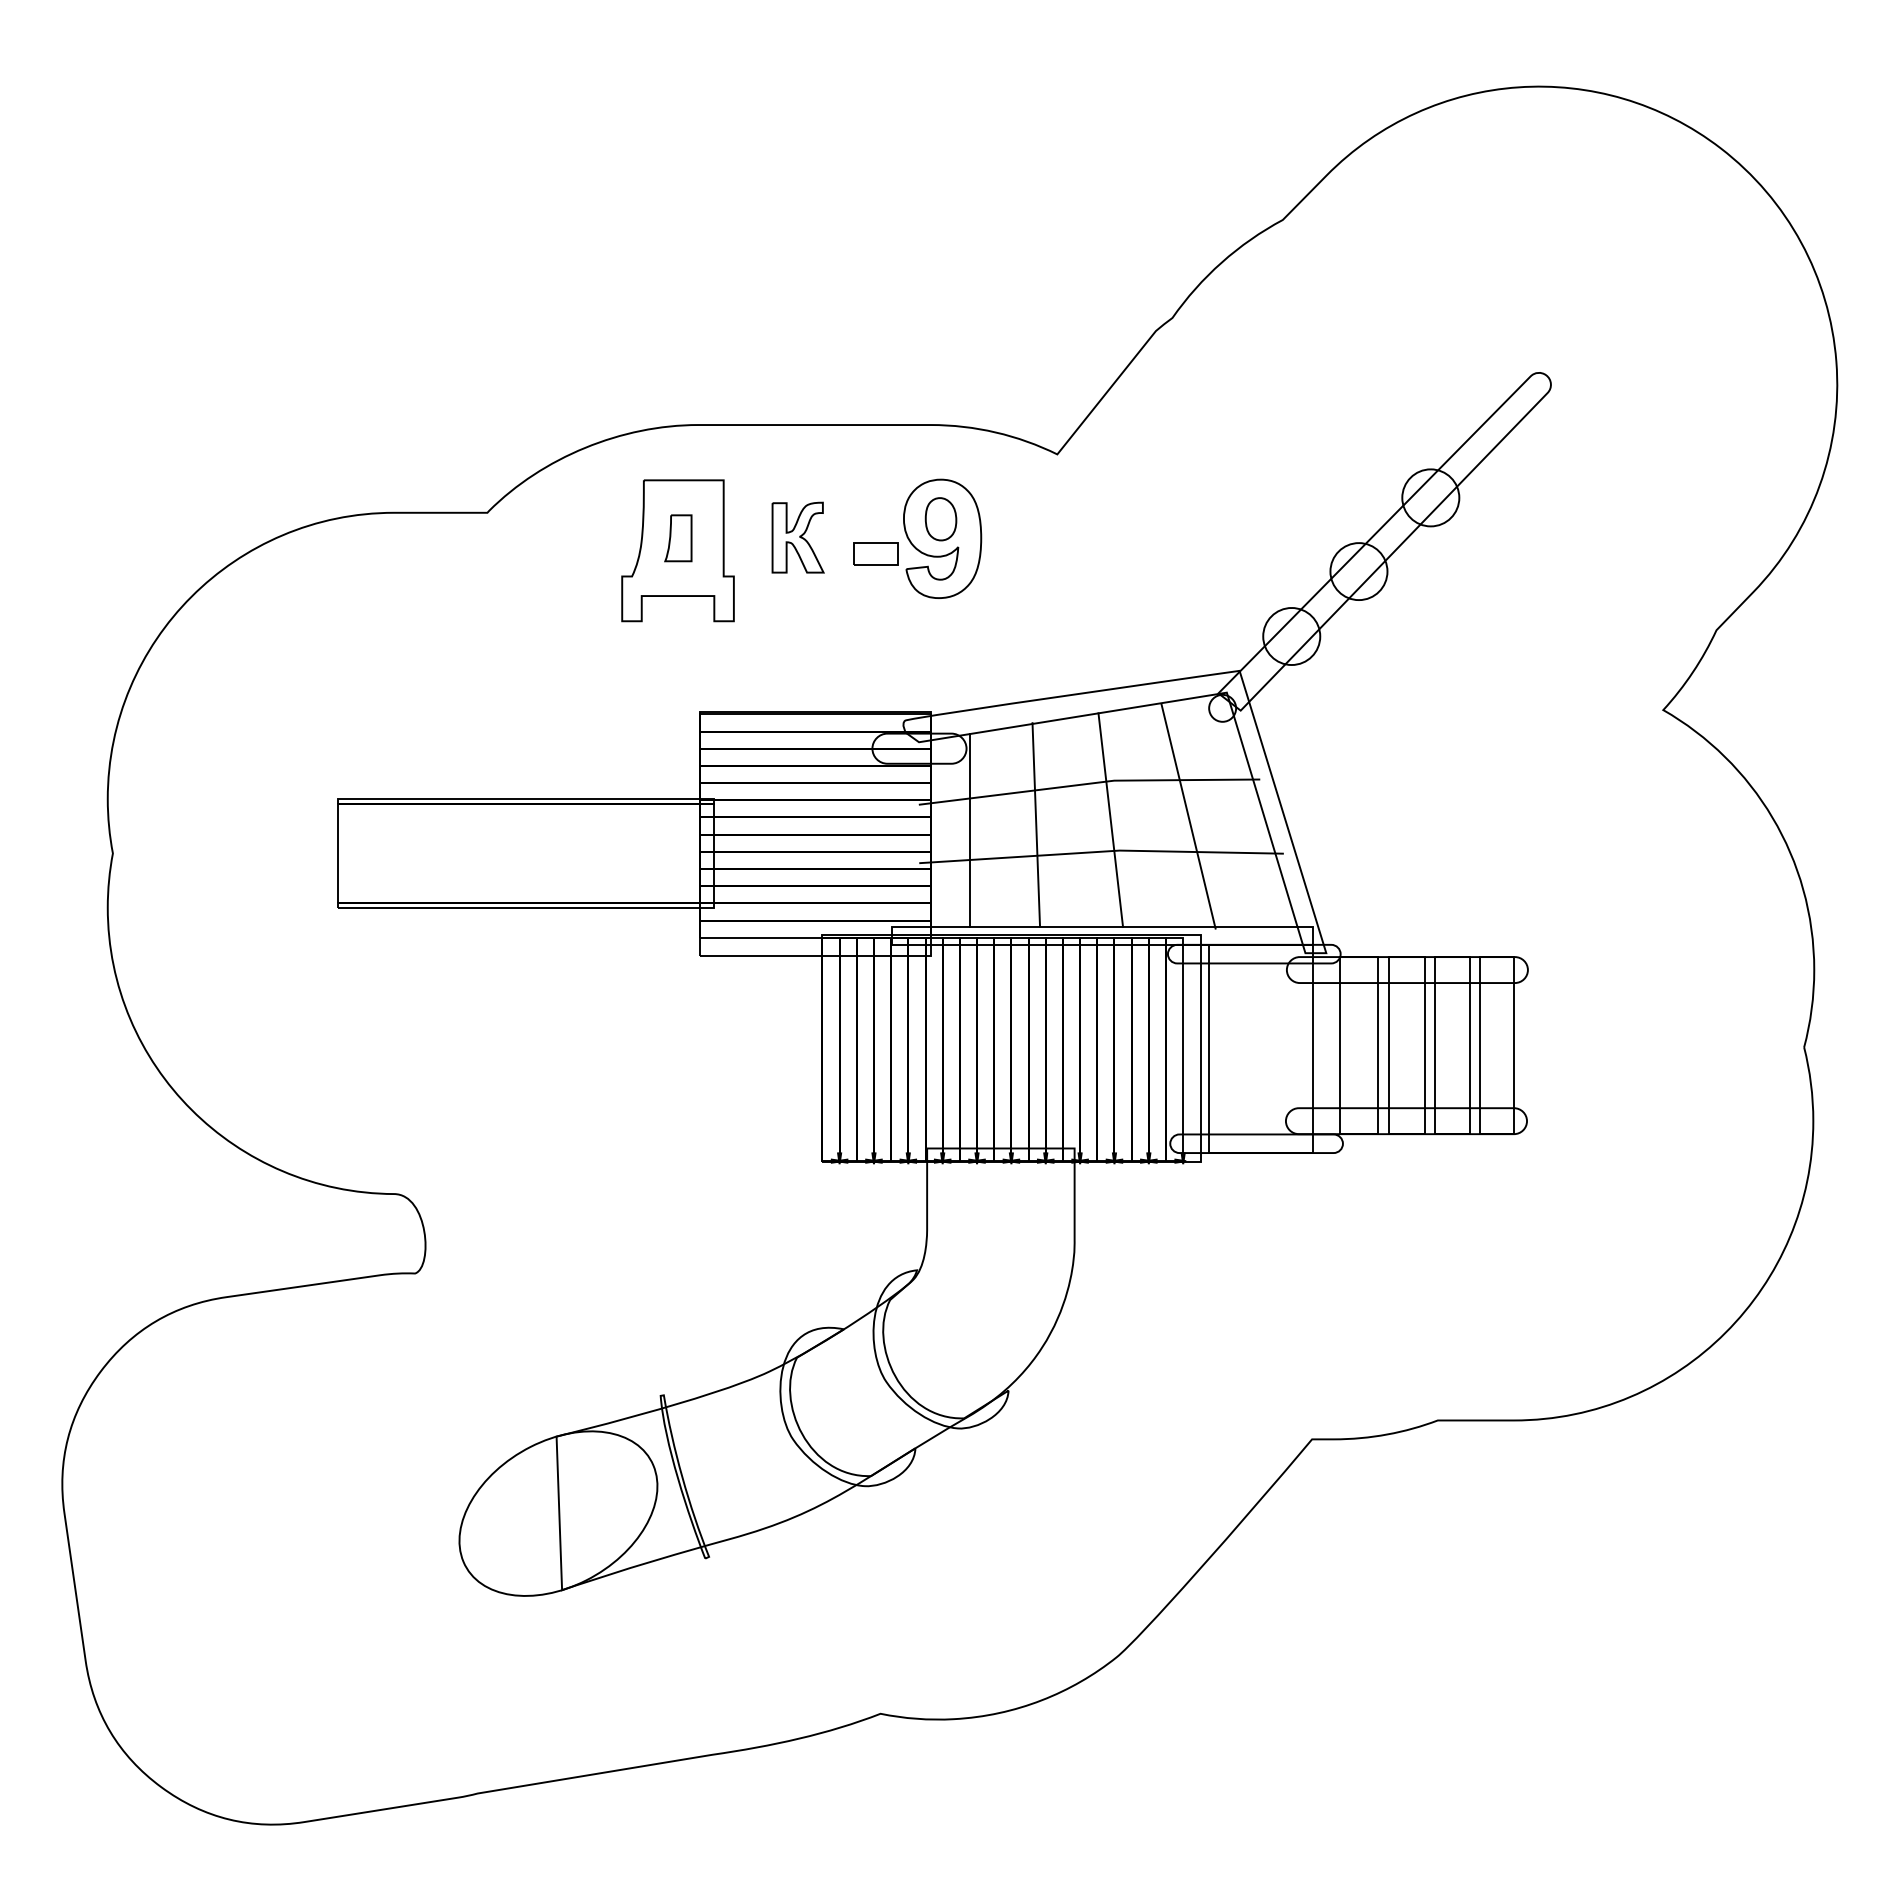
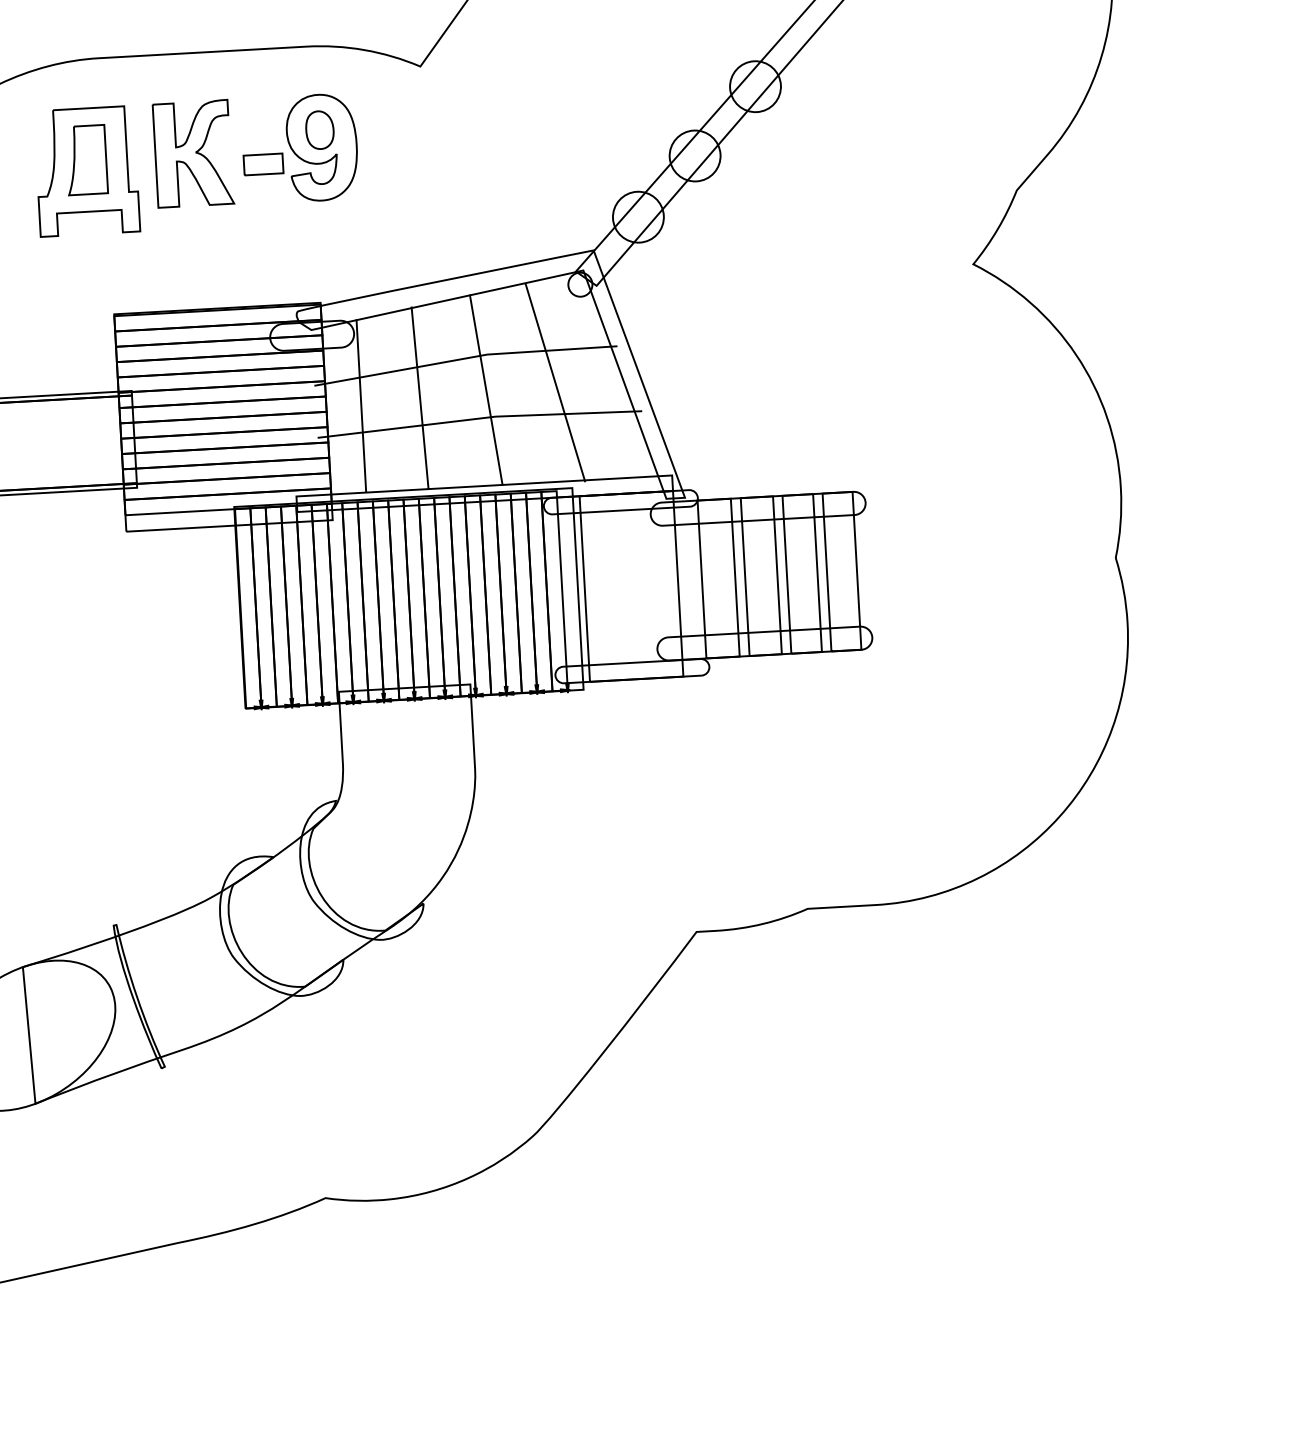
part: (797, 537) -> (192, 153), size x1.67
part: (678, 538) -> (86, 160), size x1.67

